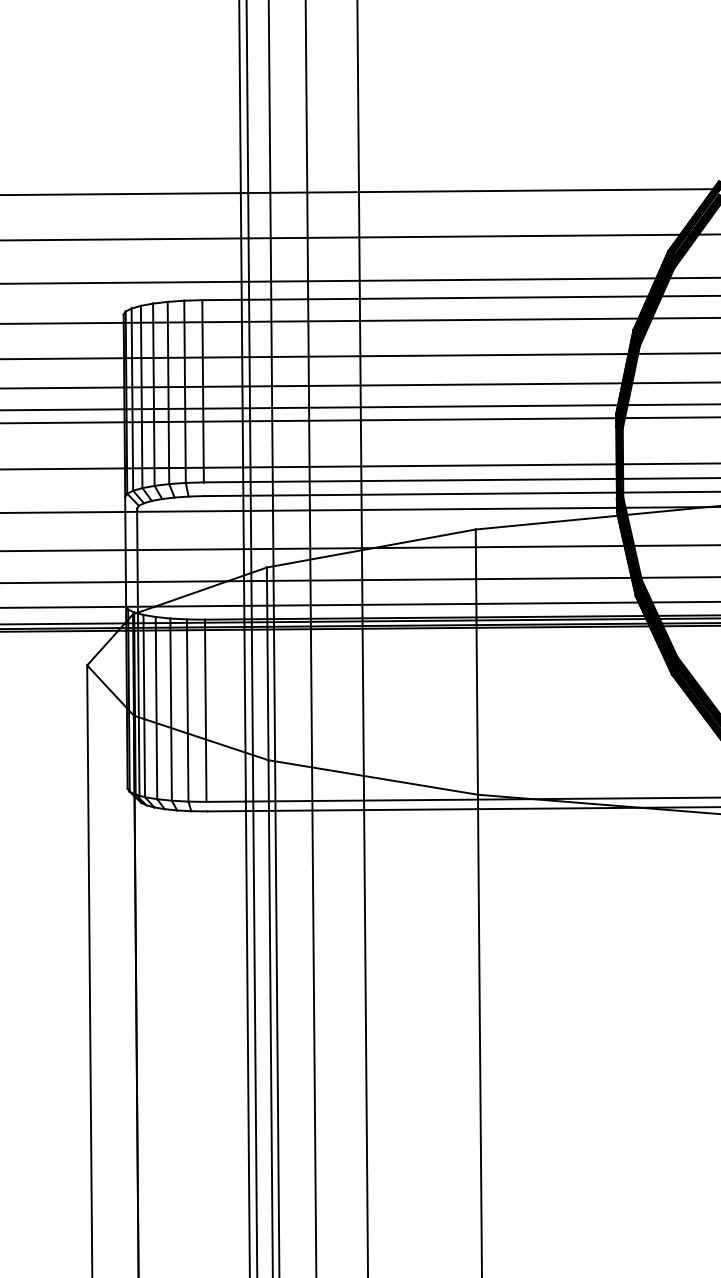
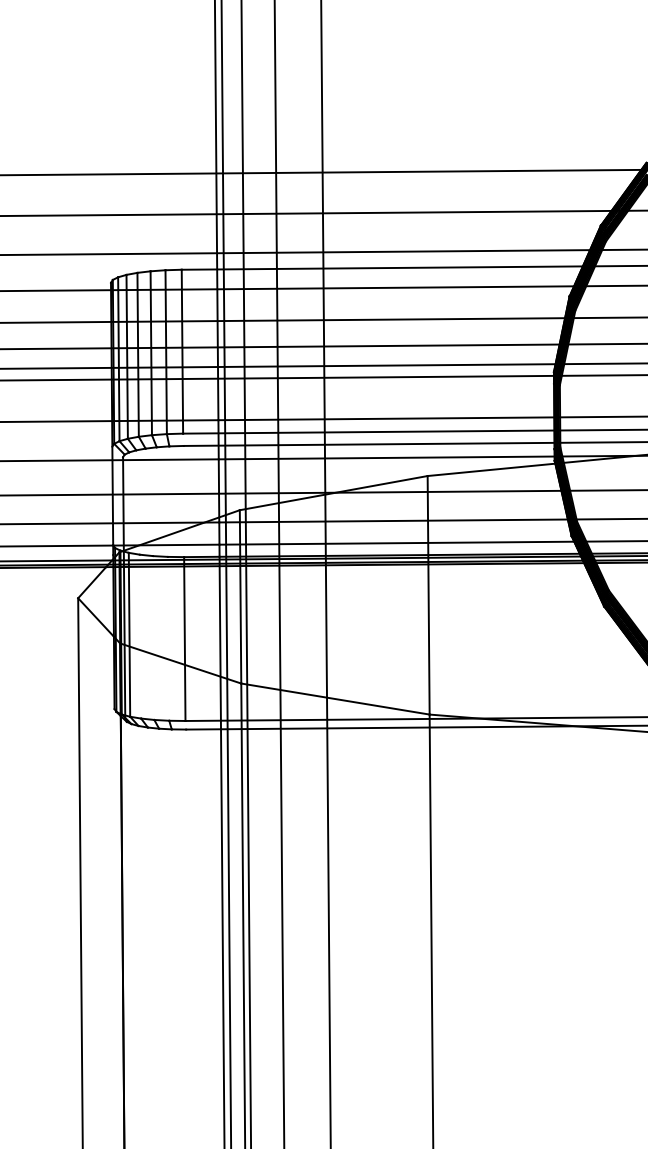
line: (156, 707) -> (140, 636), removed
line: (170, 709) -> (153, 637), removed
line: (187, 710) -> (168, 638), removed

